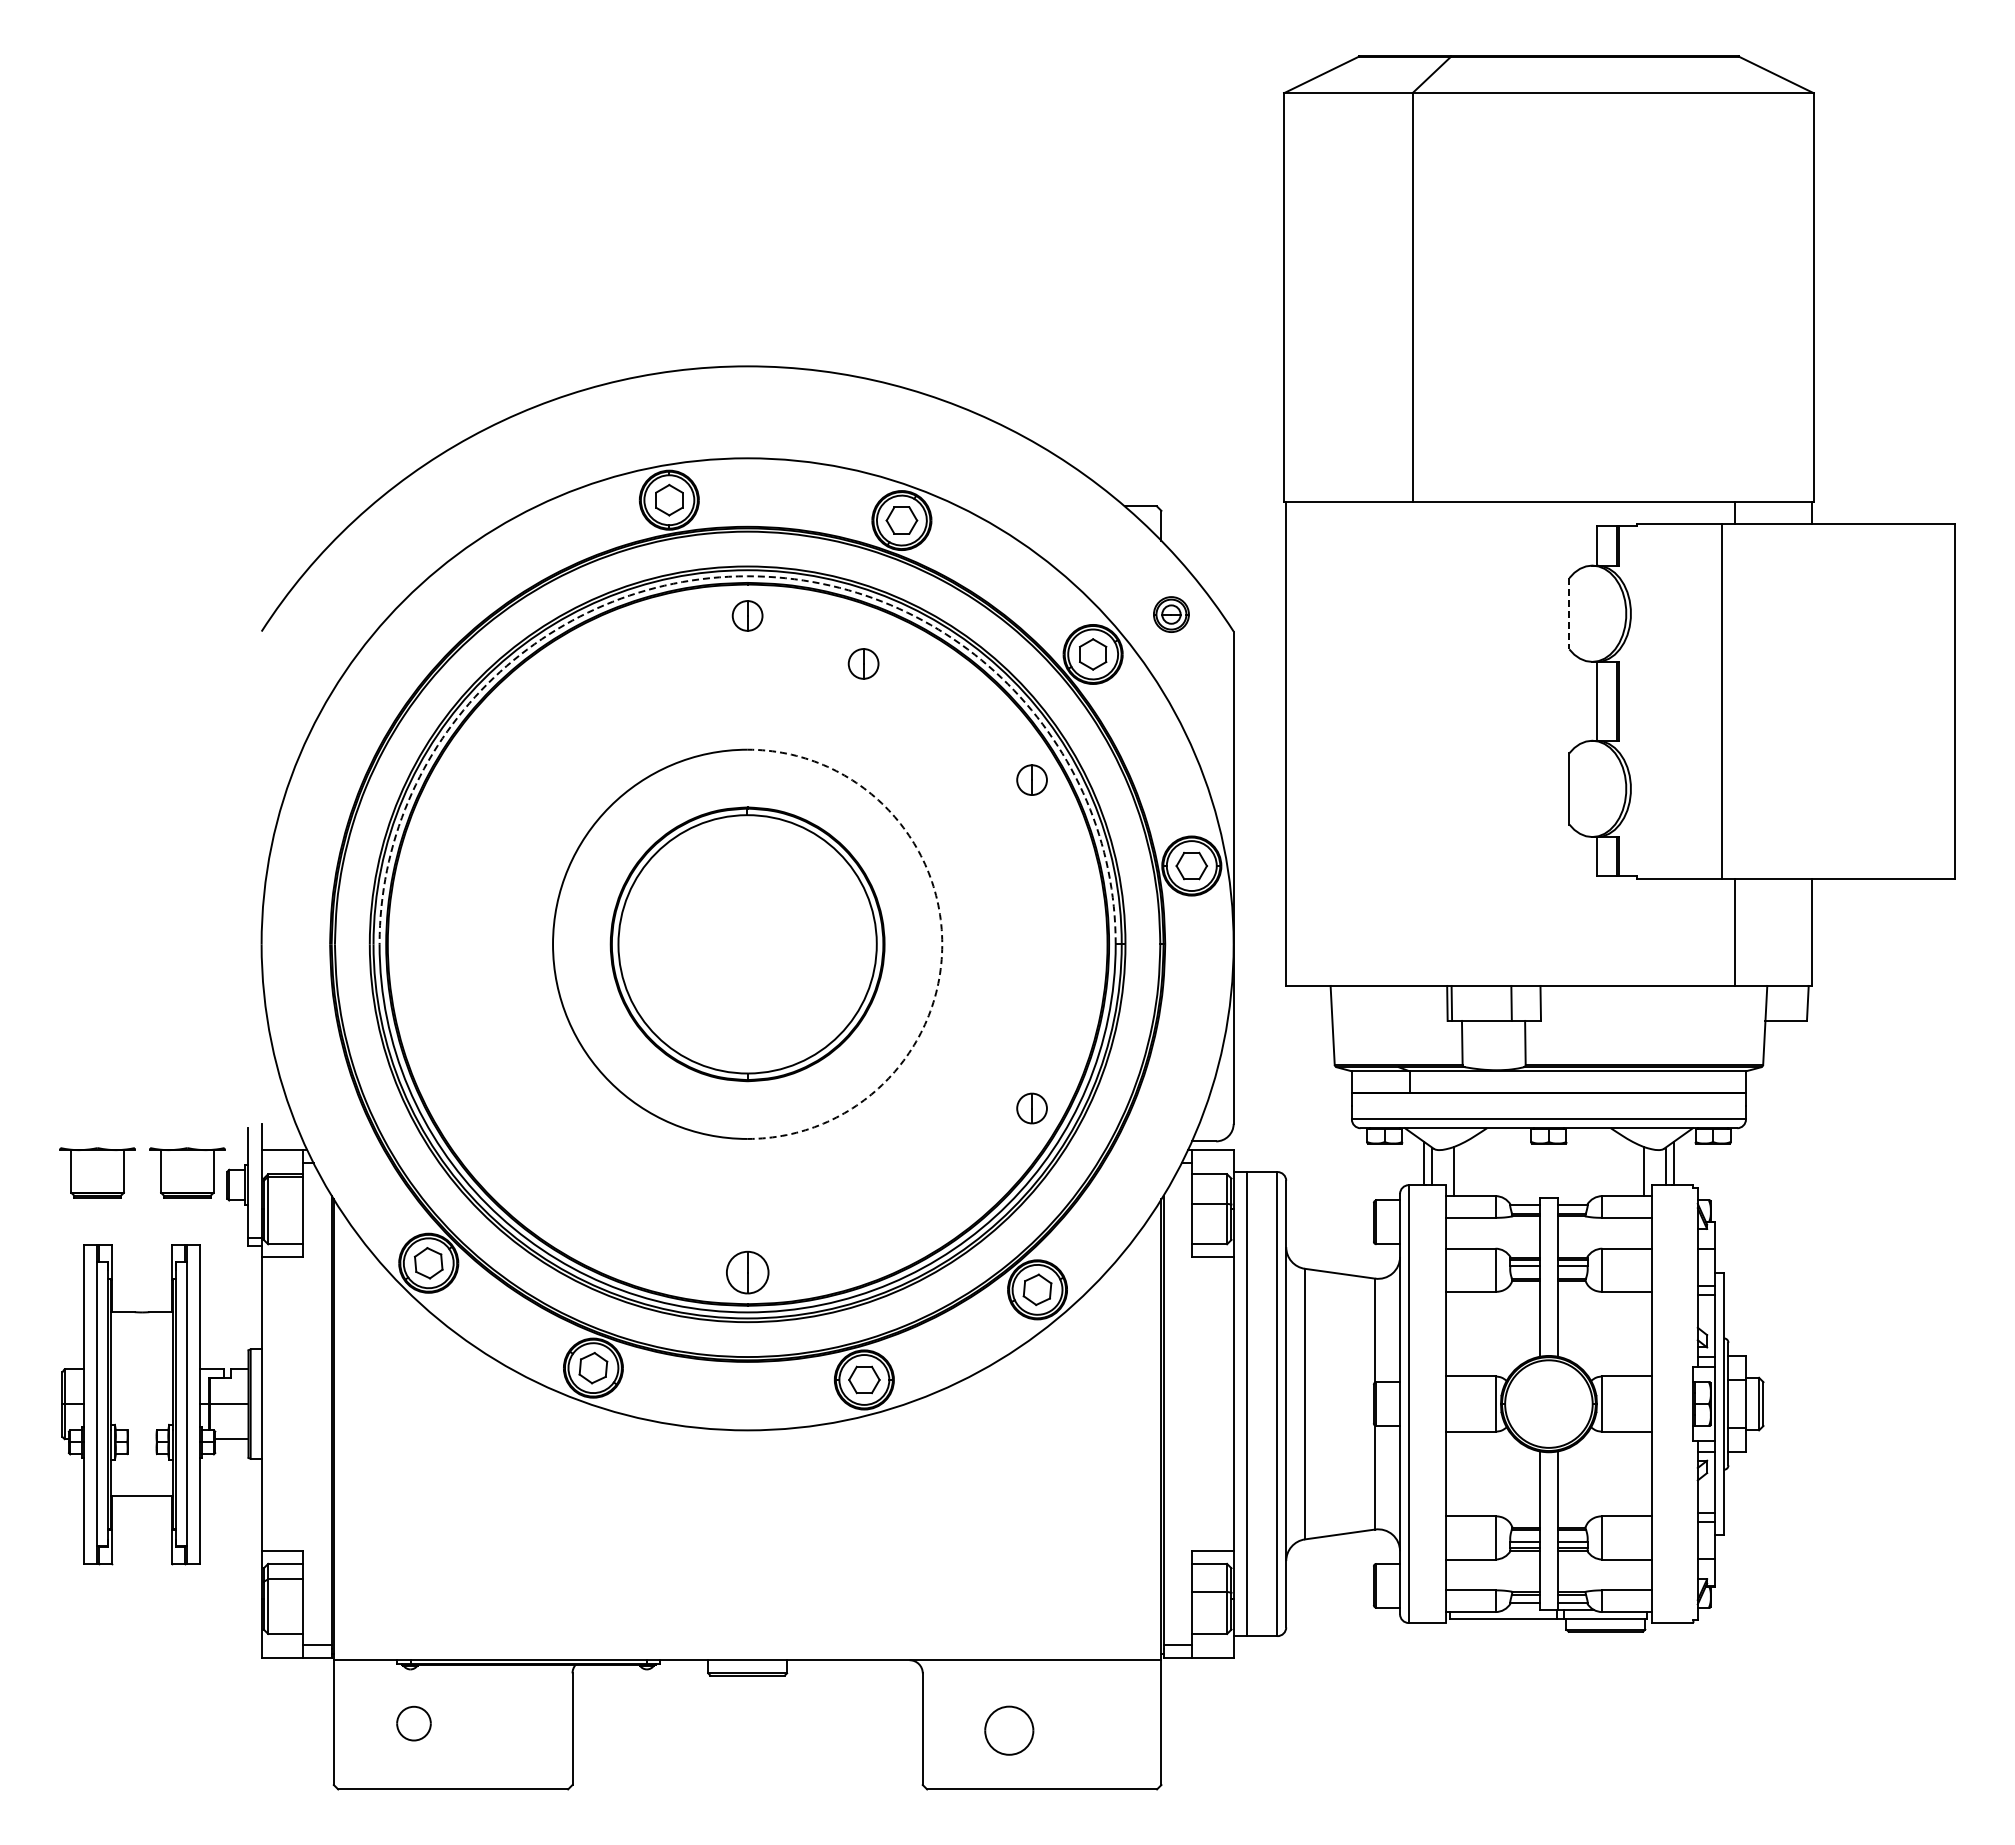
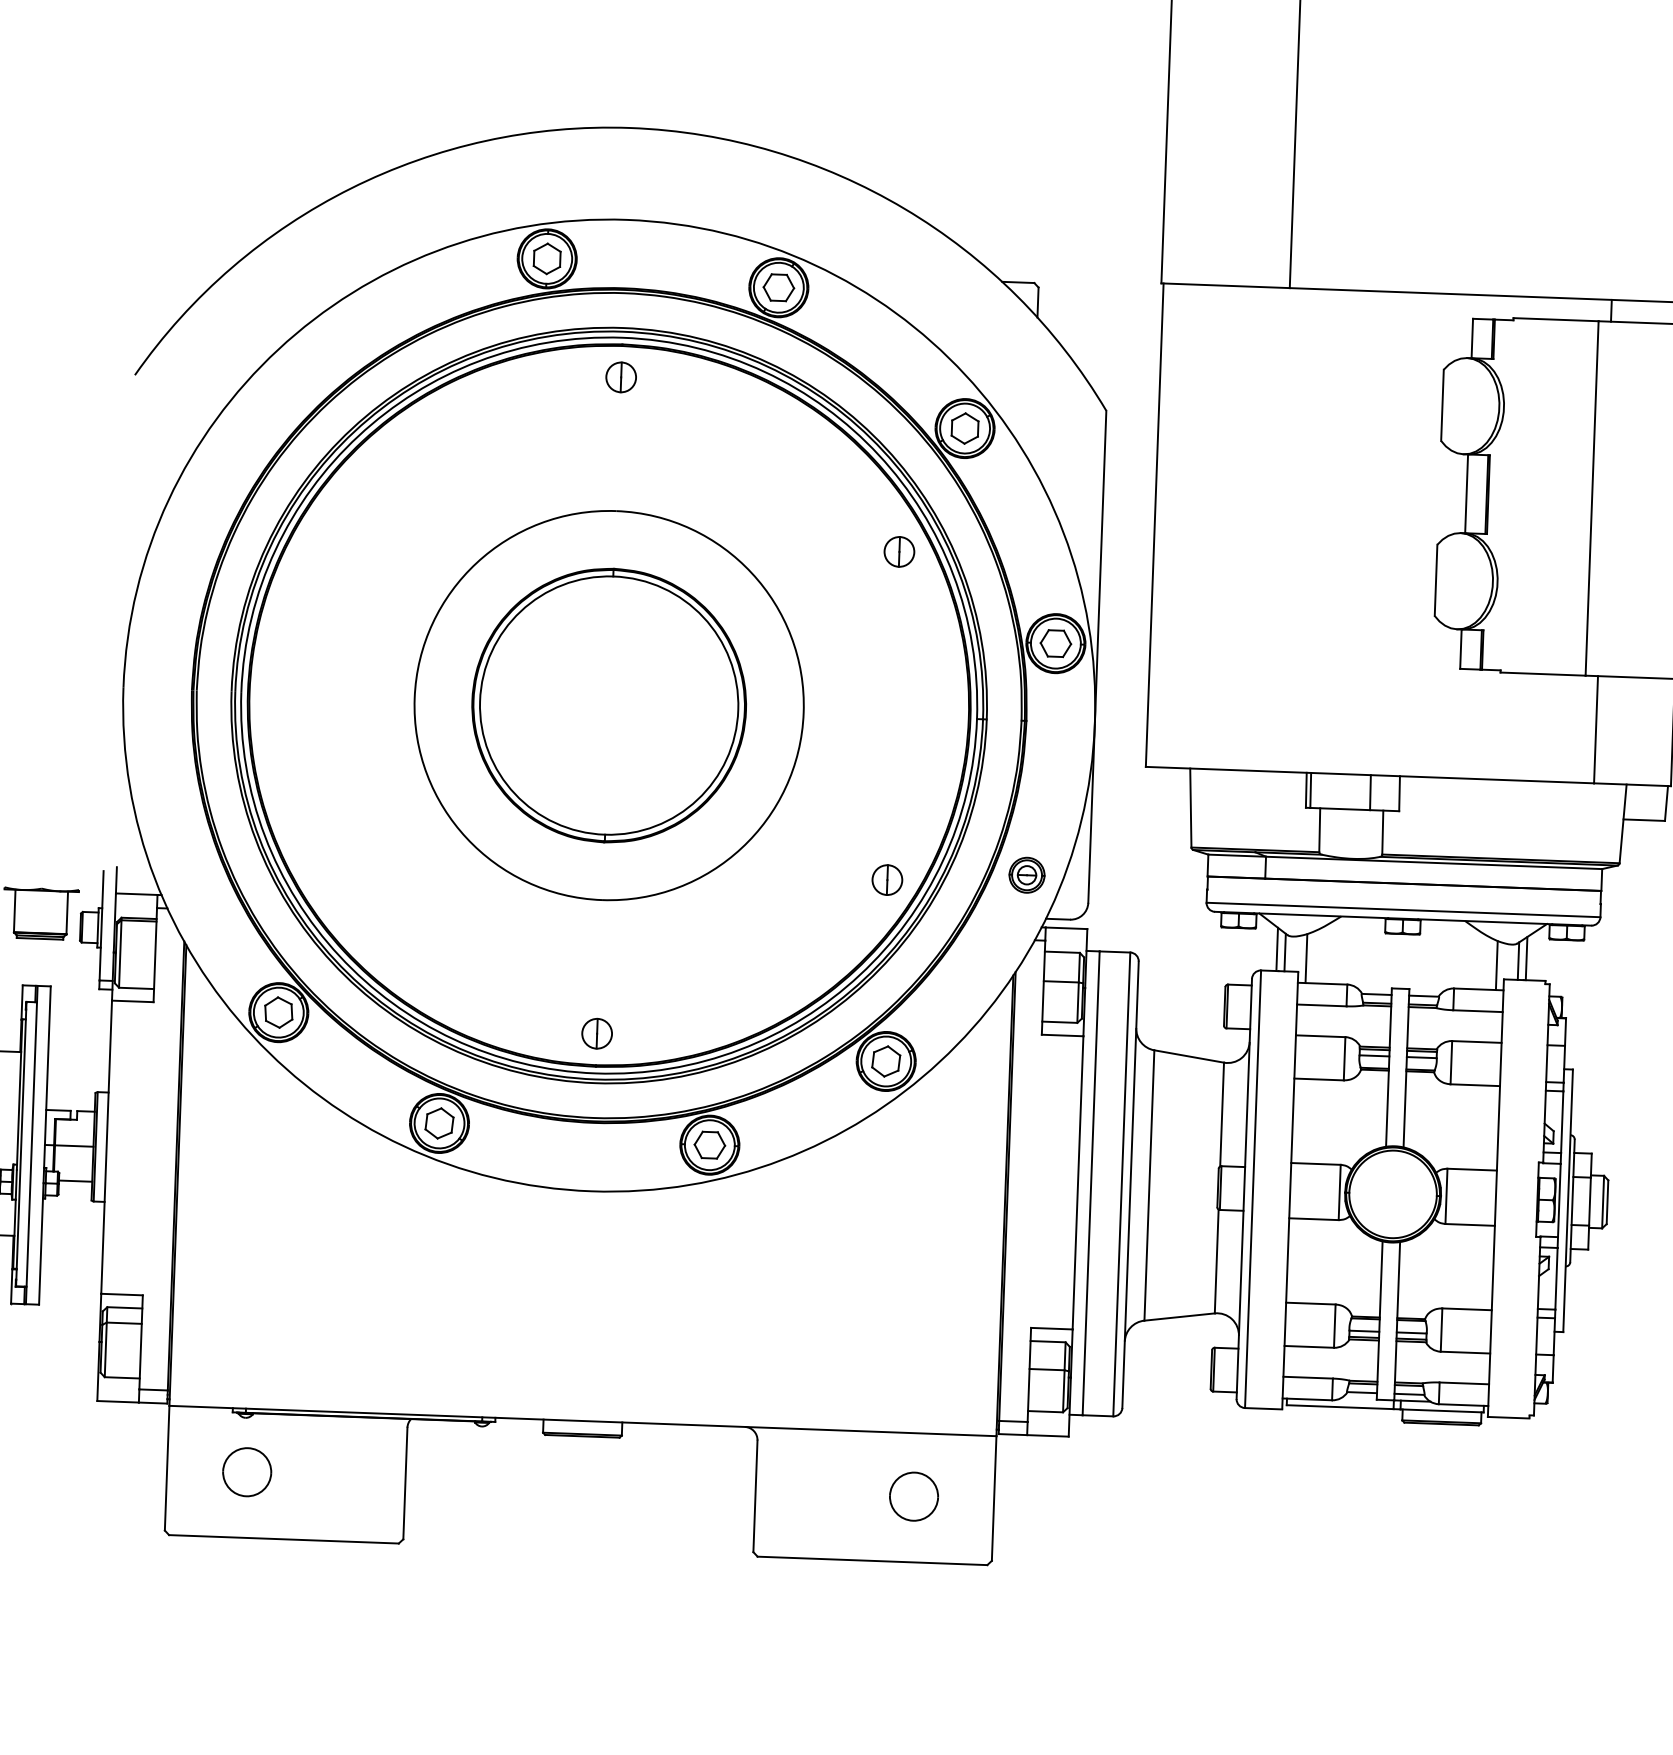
arc: (747, 576) -> (622, 337), dashed -> solid
line: (1569, 613) -> (1442, 405), dashed -> solid
part: (1171, 614) -> (1027, 875), moved
part: (863, 663) -> (735, 429), removed
arc: (942, 944) -> (803, 712), dashed -> solid
part: (747, 1272) -> (597, 1033), size x0.71
part: (413, 1723) -> (246, 1471), size x1.43
part: (1009, 1730) -> (914, 1496), moved

